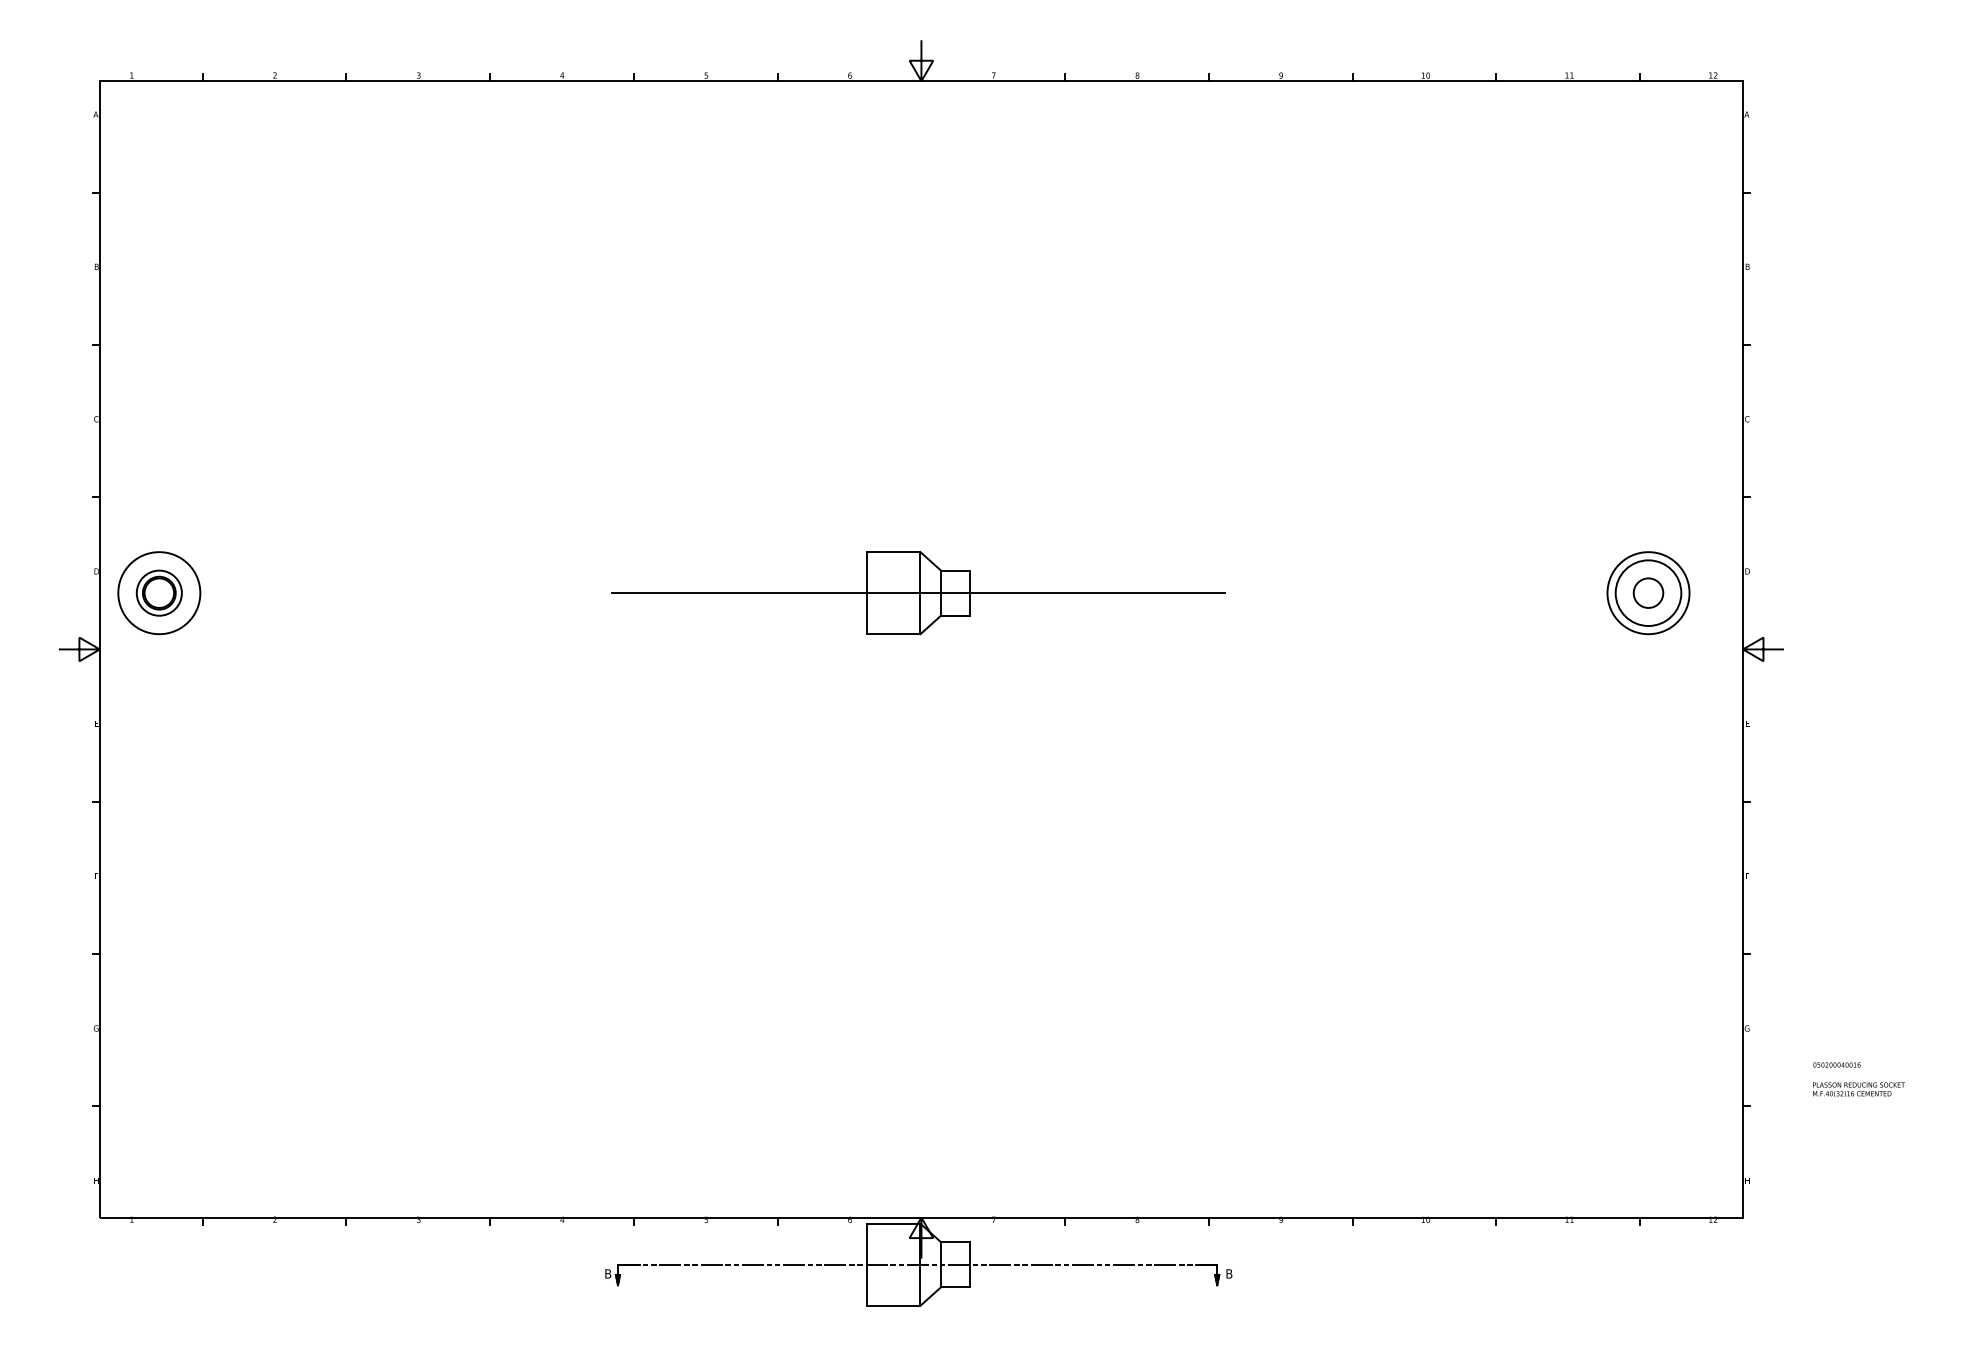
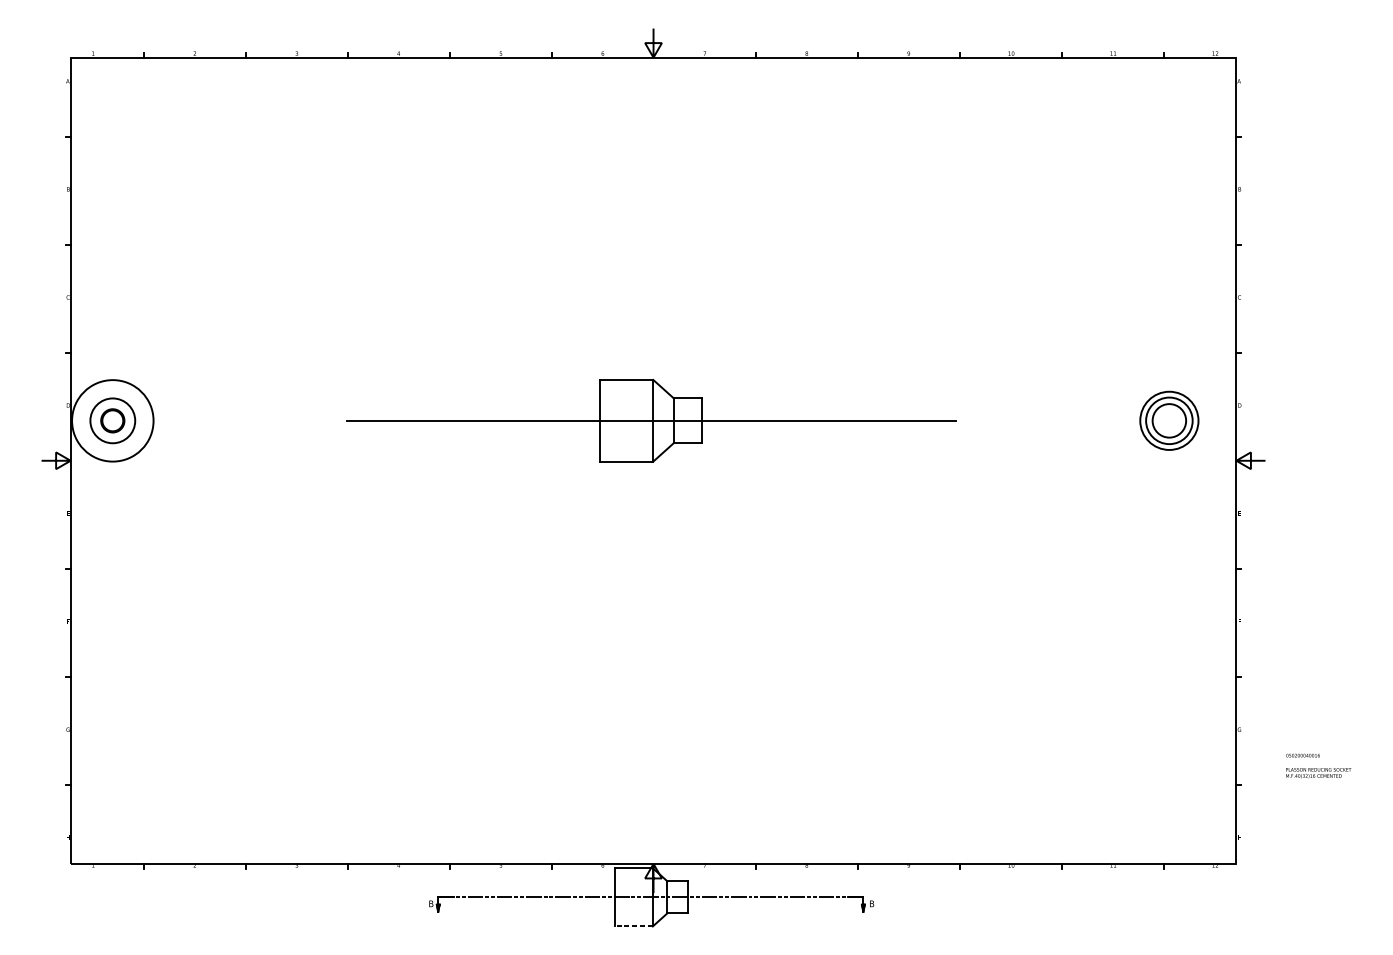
circle: (158, 592) -> (112, 420), size x1.4
circle: (1648, 592) -> (1169, 420), size x1.6
circle: (159, 593) -> (112, 421), size x1.4
part: (918, 593) -> (651, 421), size x1.4
line: (893, 1305) -> (633, 926), solid -> dashed

